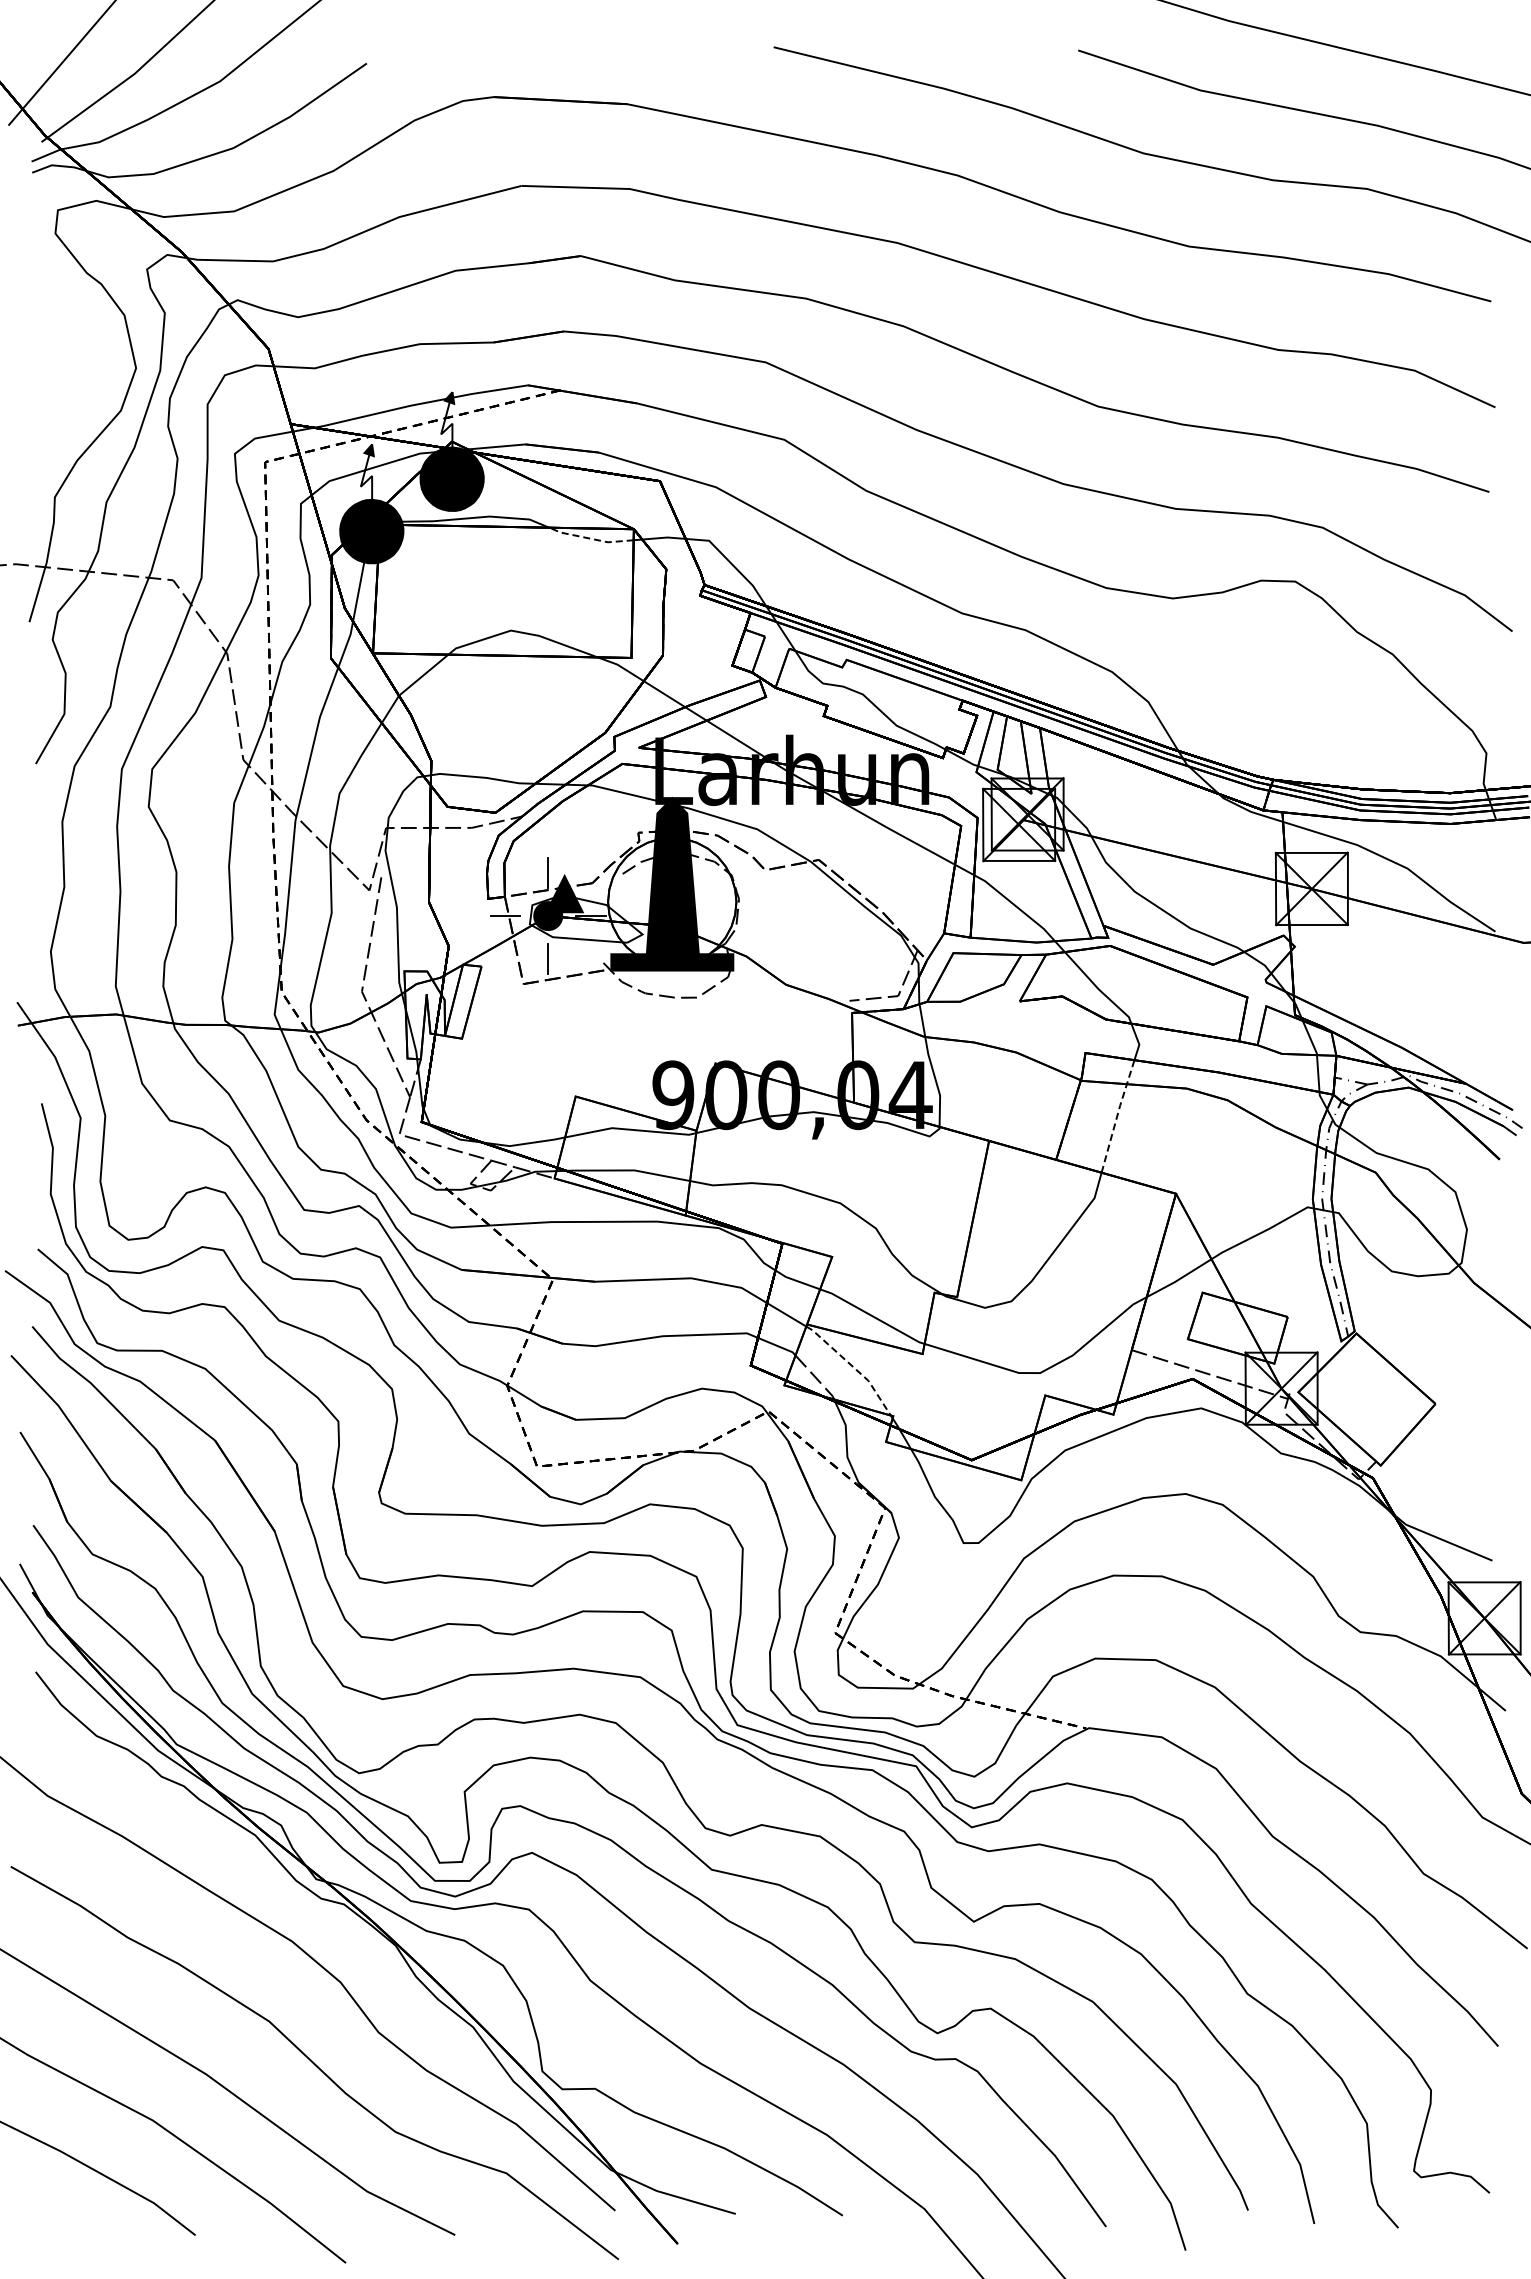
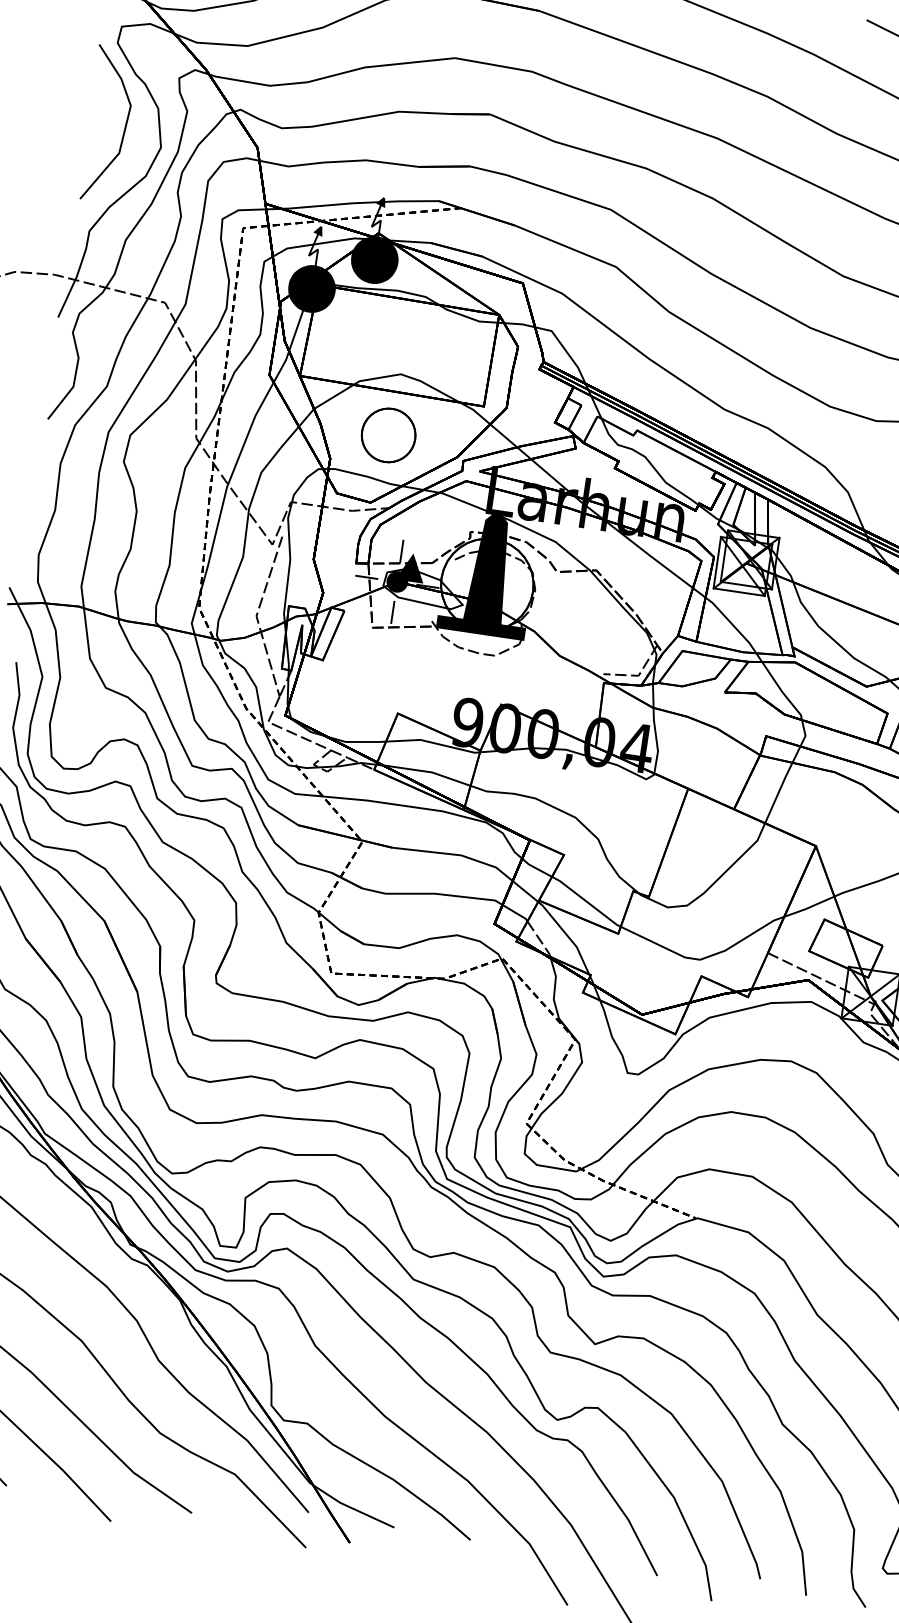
line: (82, 347) -> (124, 127), added
line: (590, 538) -> (467, 316), dashed -> solid
part: (506, 716) -> (388, 435), added
line: (1117, 1115) -> (782, 784), dashed -> solid
line: (853, 1366) -> (567, 935), dashed -> solid

